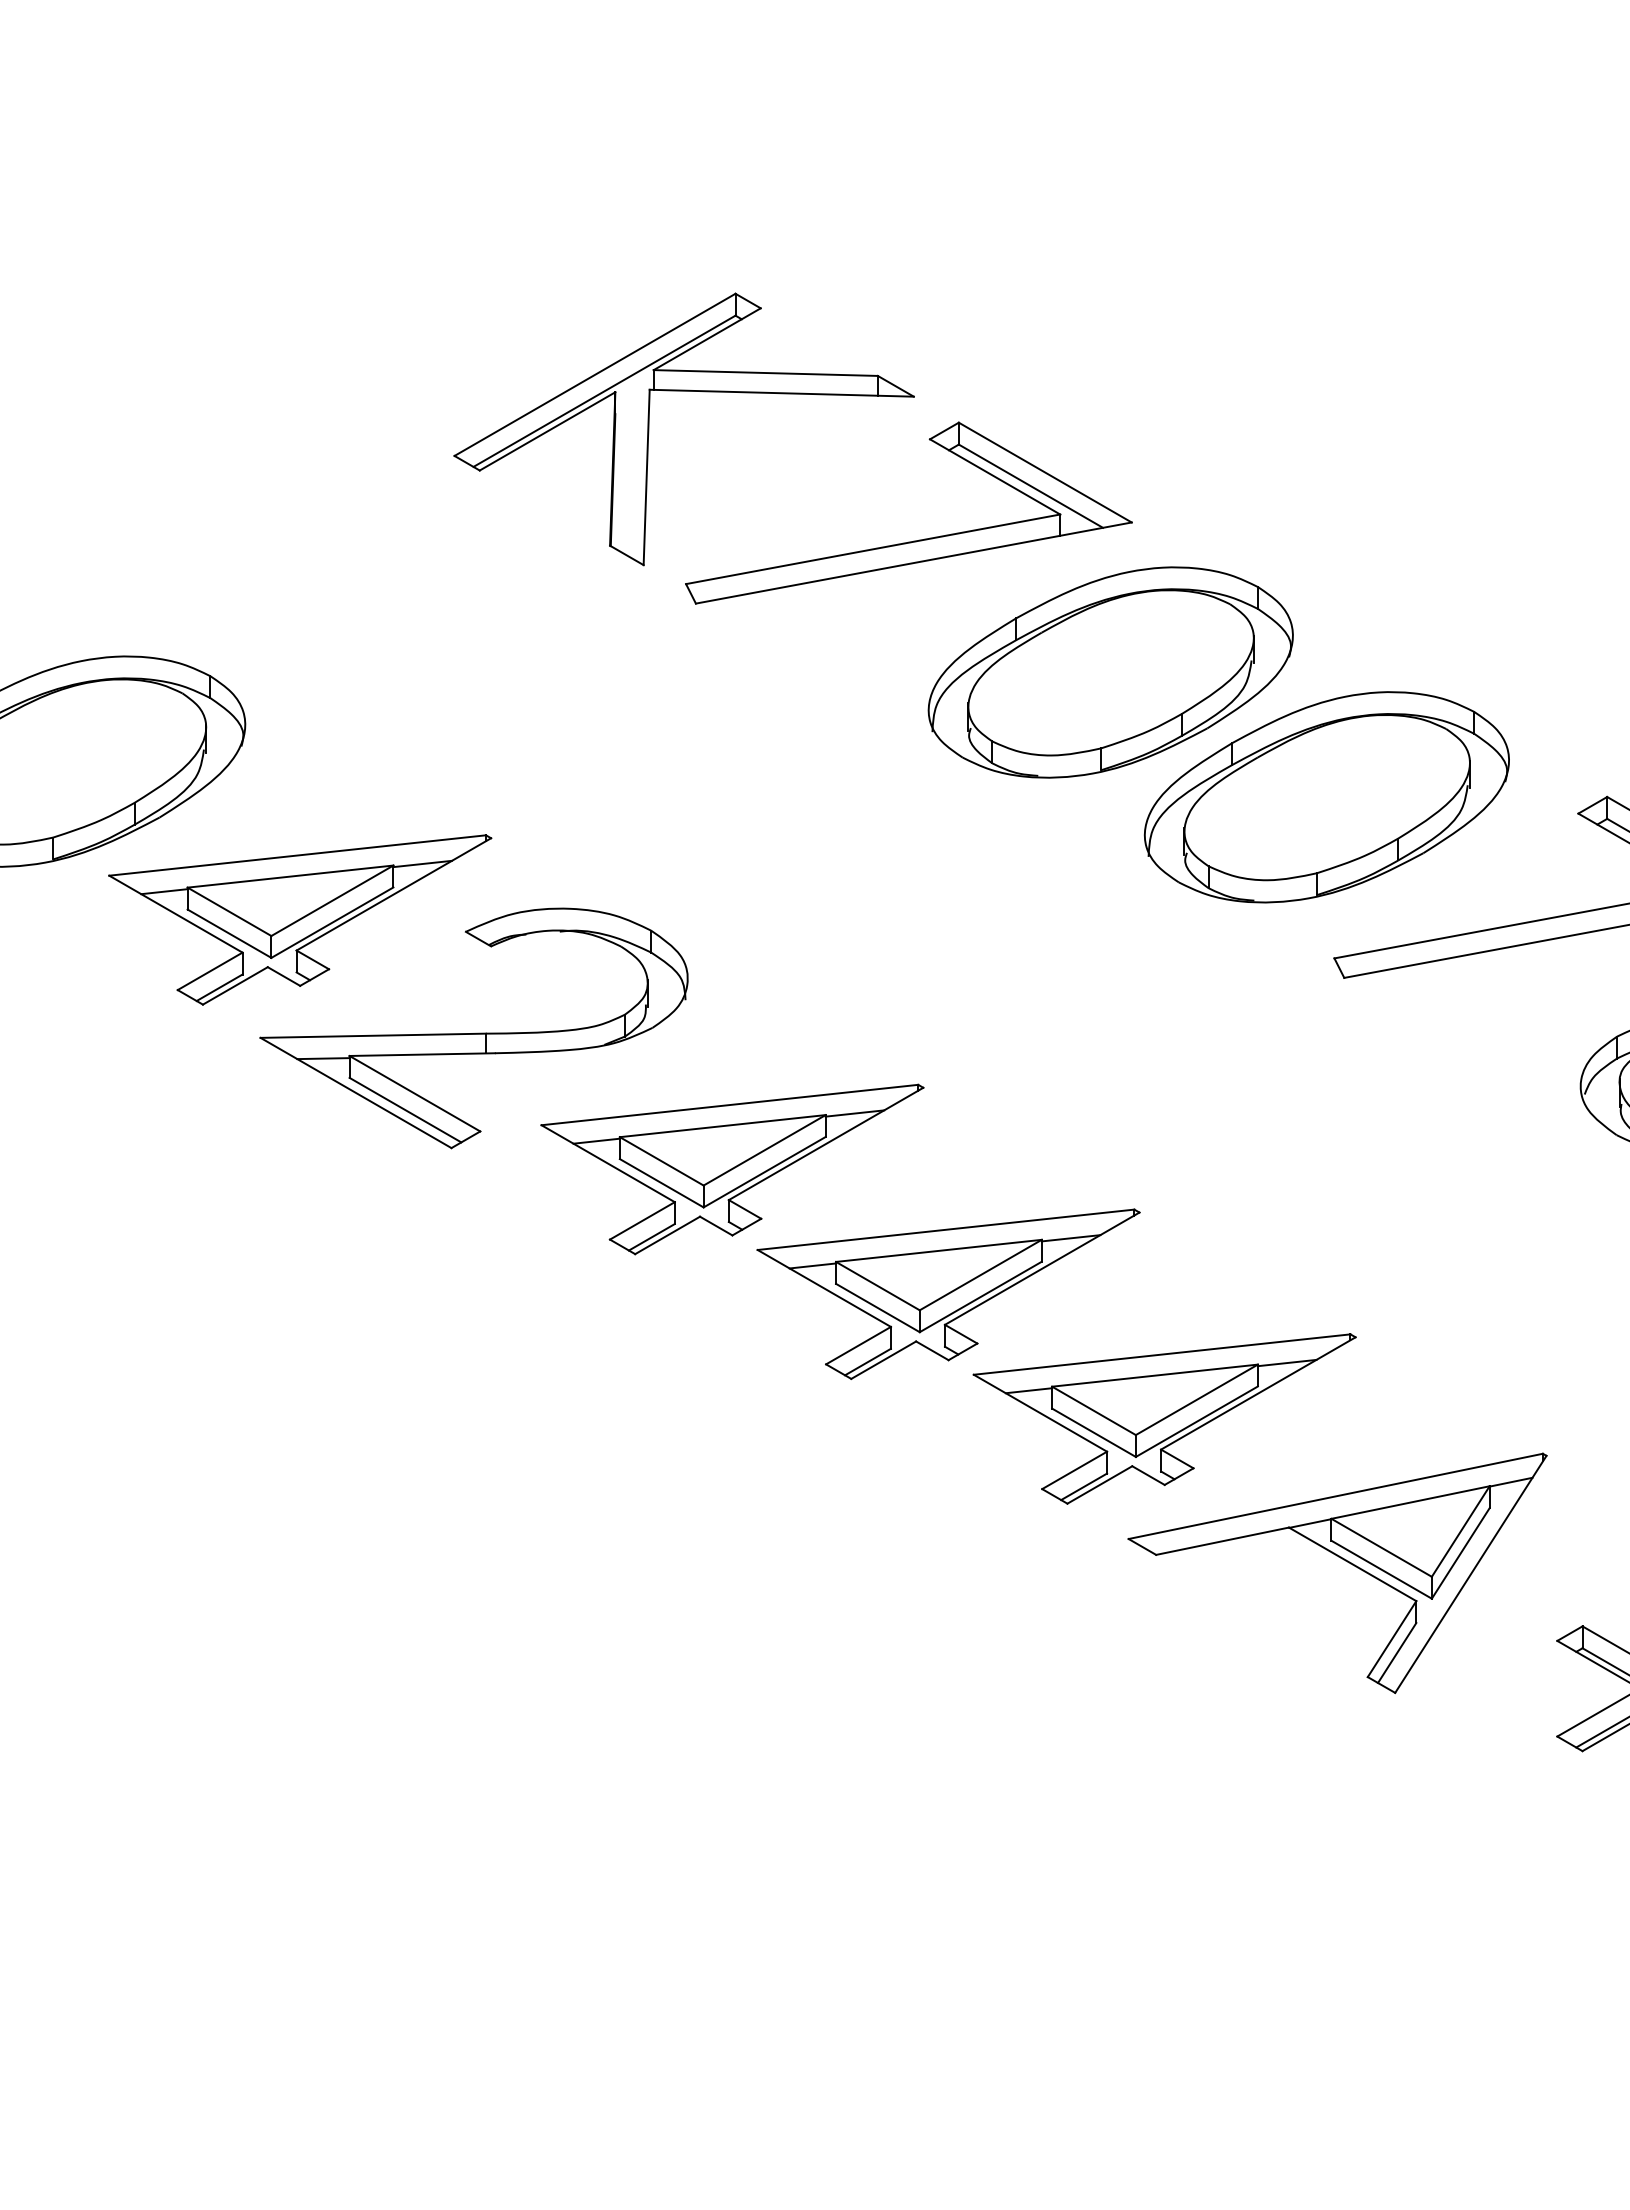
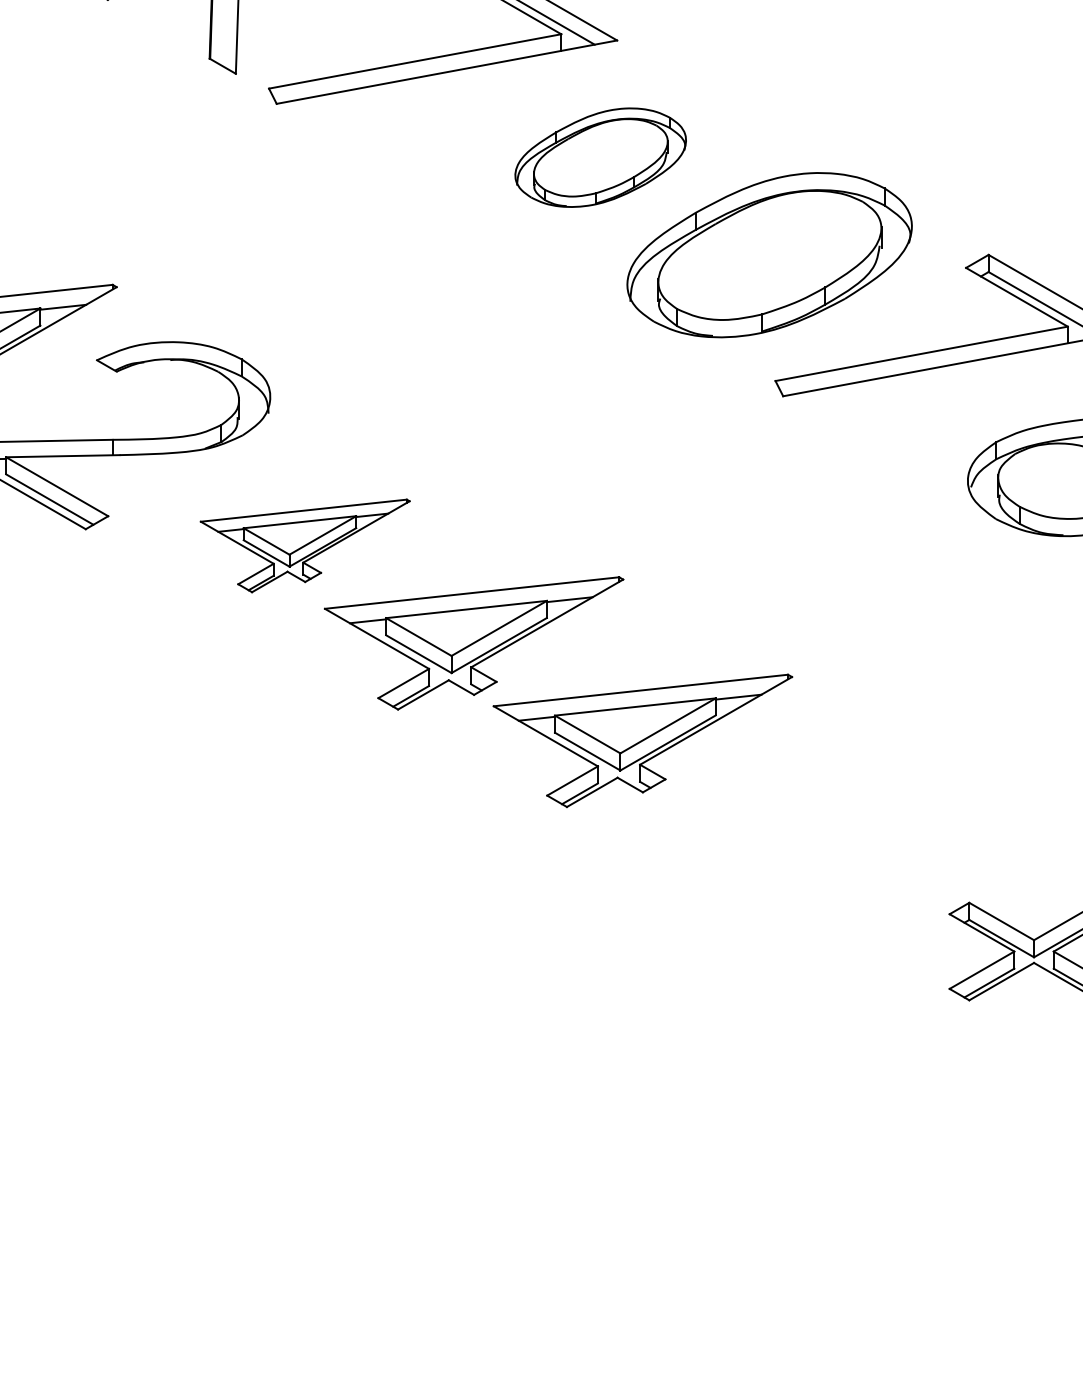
part: (1110, 672) -> (600, 157), size x0.6
part: (732, 1169) -> (305, 545), size x0.7
part: (1343, 1560) -> (782, 851), removed

